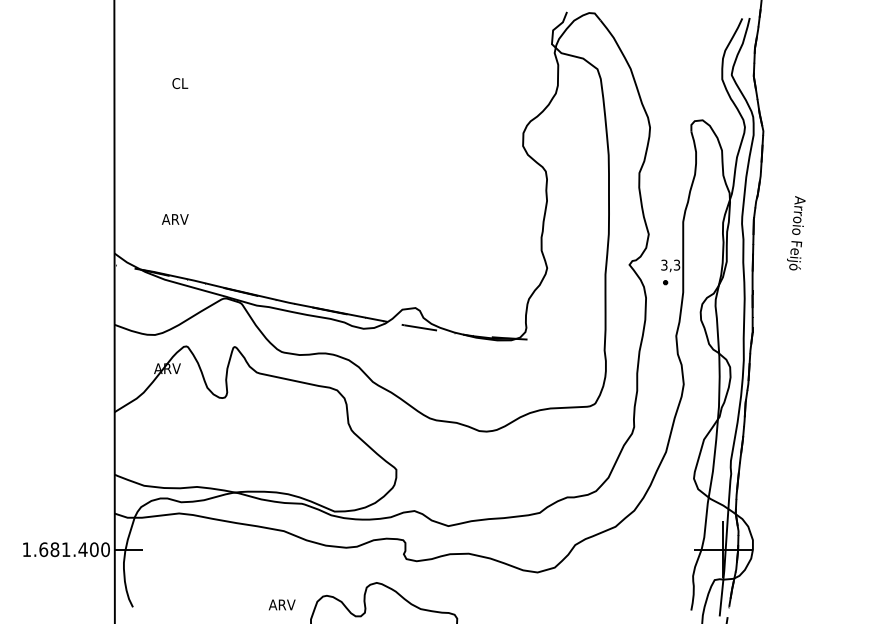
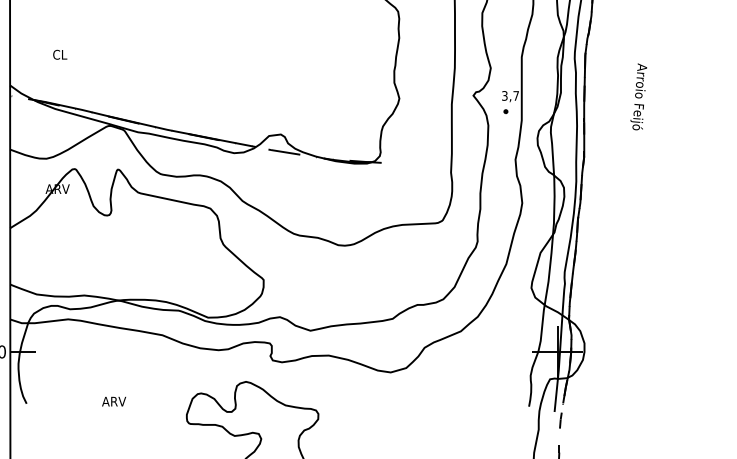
text: (174, 219) -> (64, 54), ARV -> CL
text: (796, 233) -> (639, 97), moved
text: (676, 264) -> (515, 95), 3,3 -> 3,7
text: (281, 604) -> (113, 401), moved

